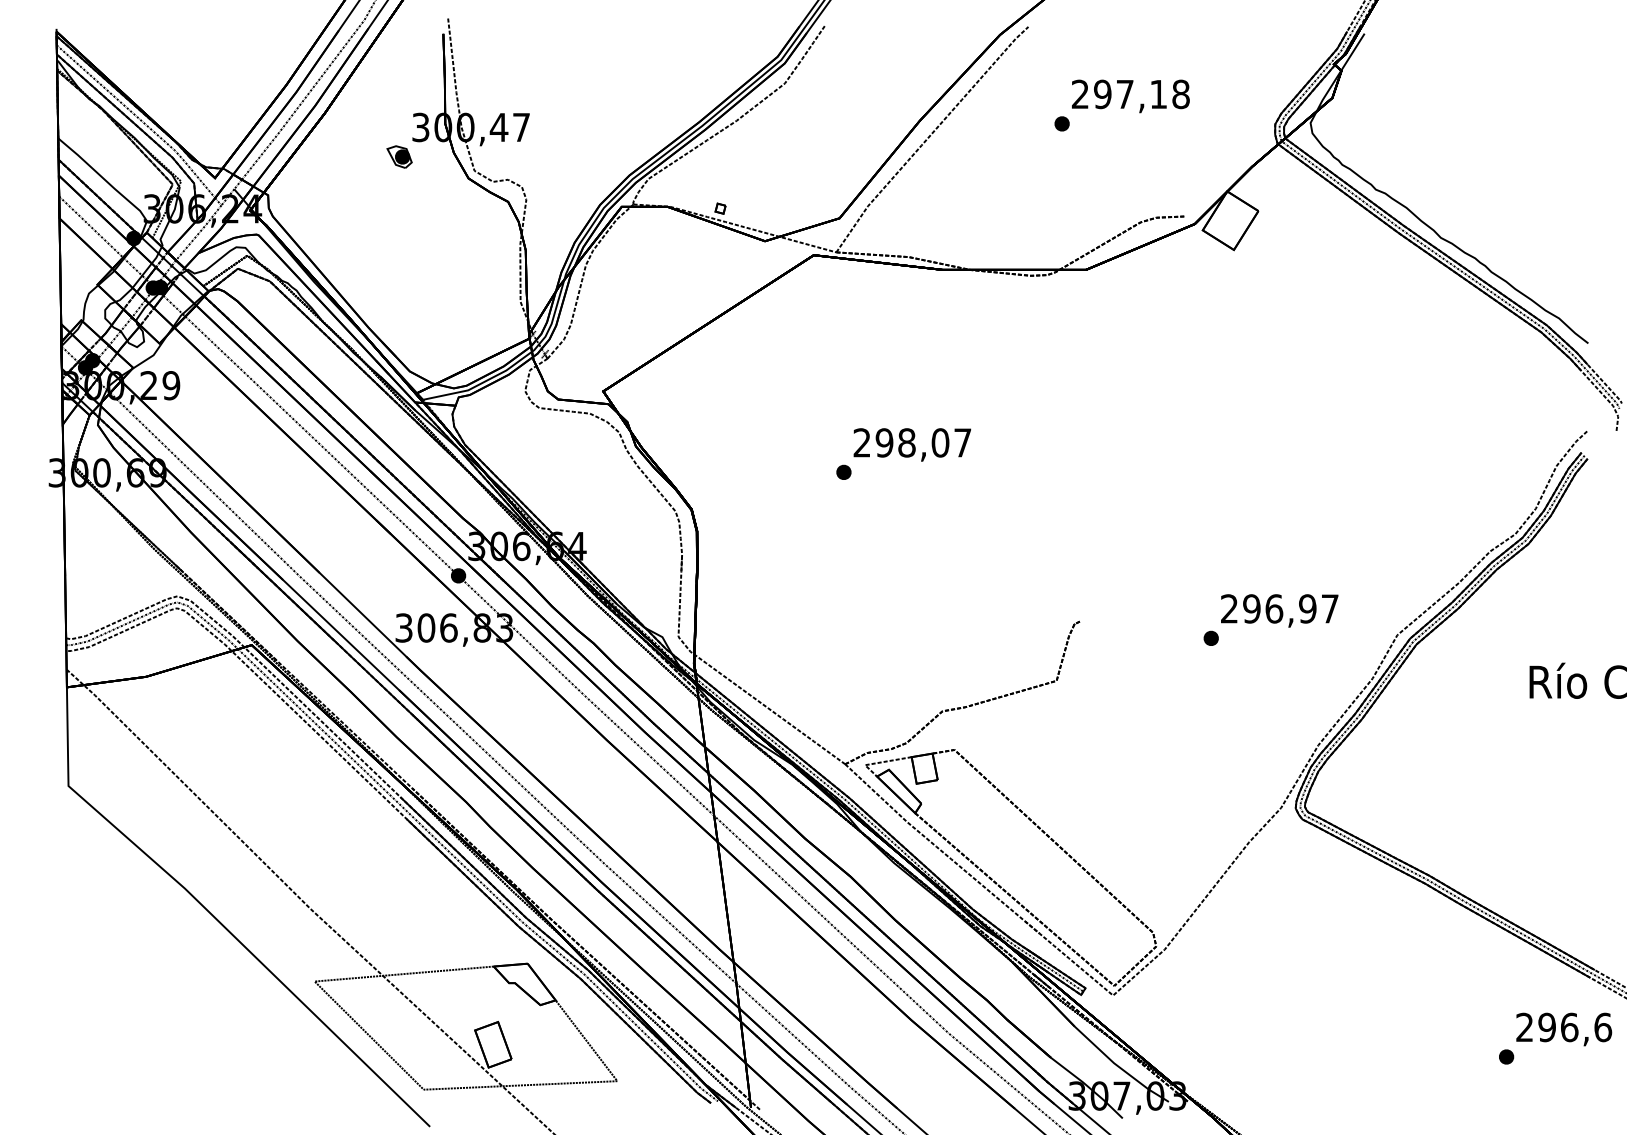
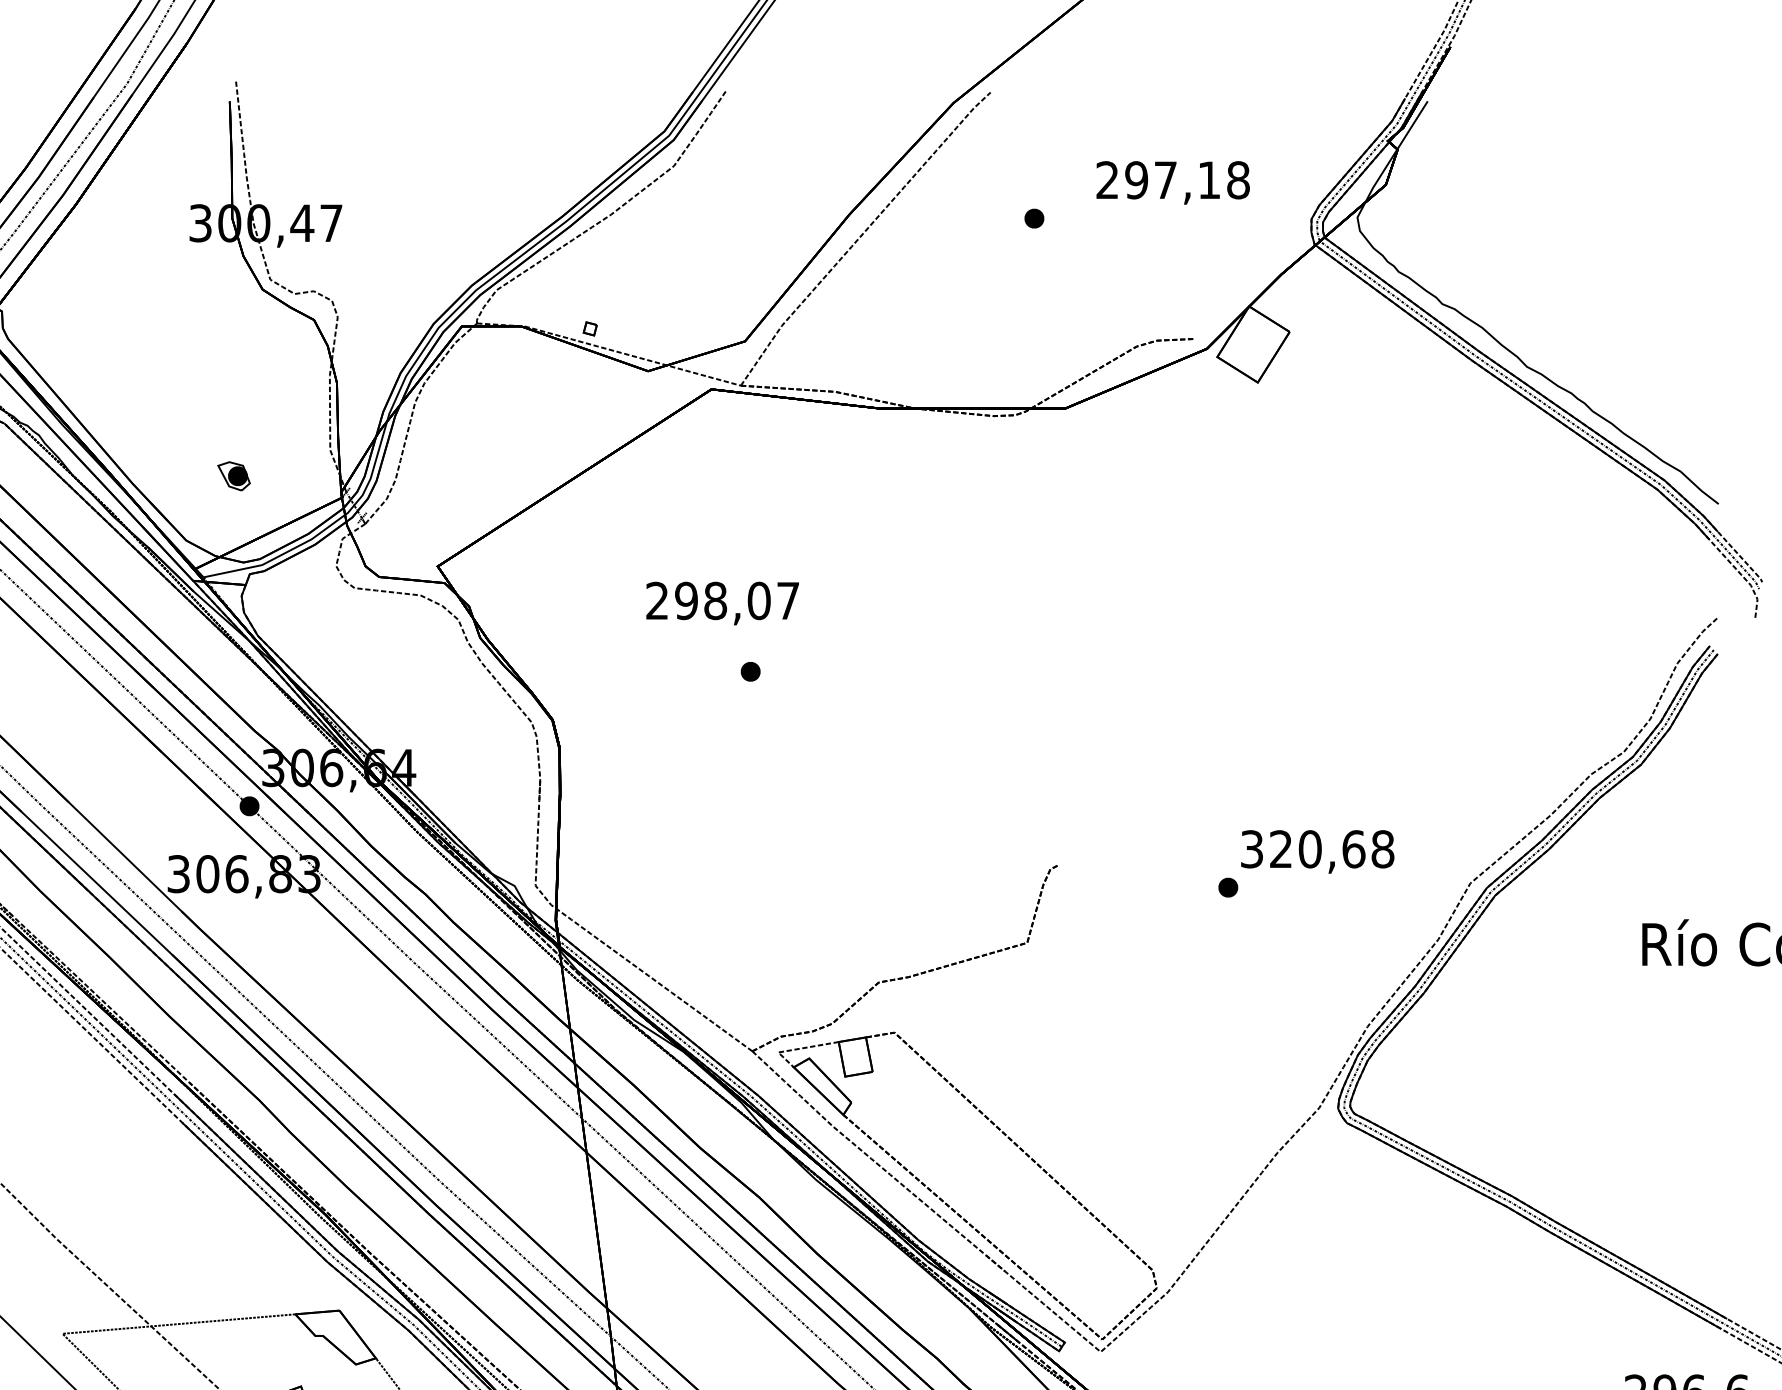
text: (1130, 96) -> (1172, 182), moved
part: (399, 156) -> (233, 475), moved
text: (912, 444) -> (722, 602), moved
text: (1279, 608) -> (1317, 848), 296,97 -> 320,68

